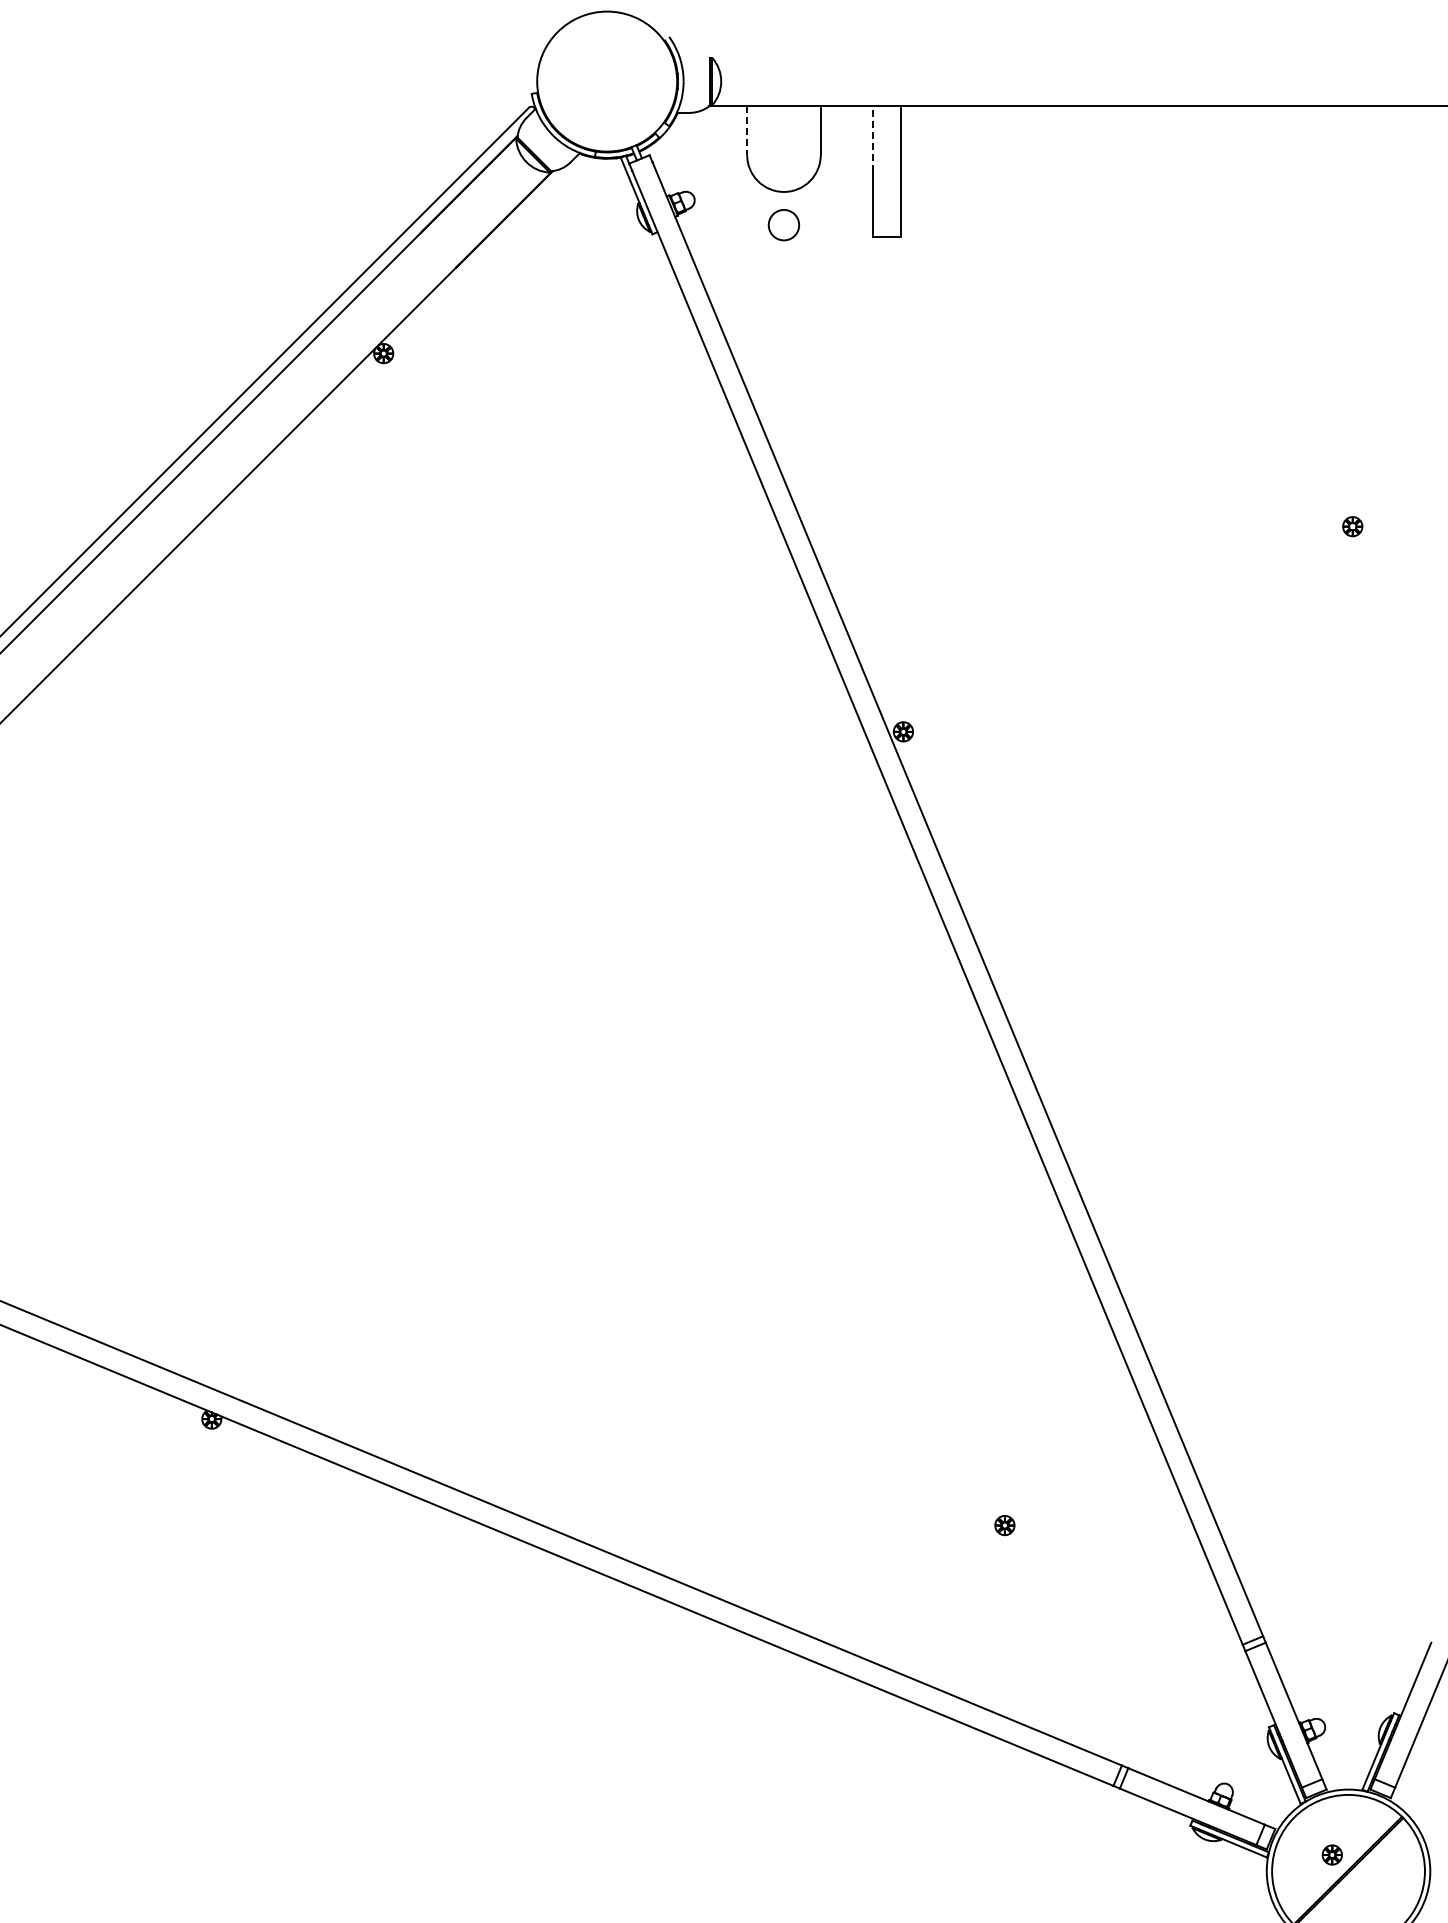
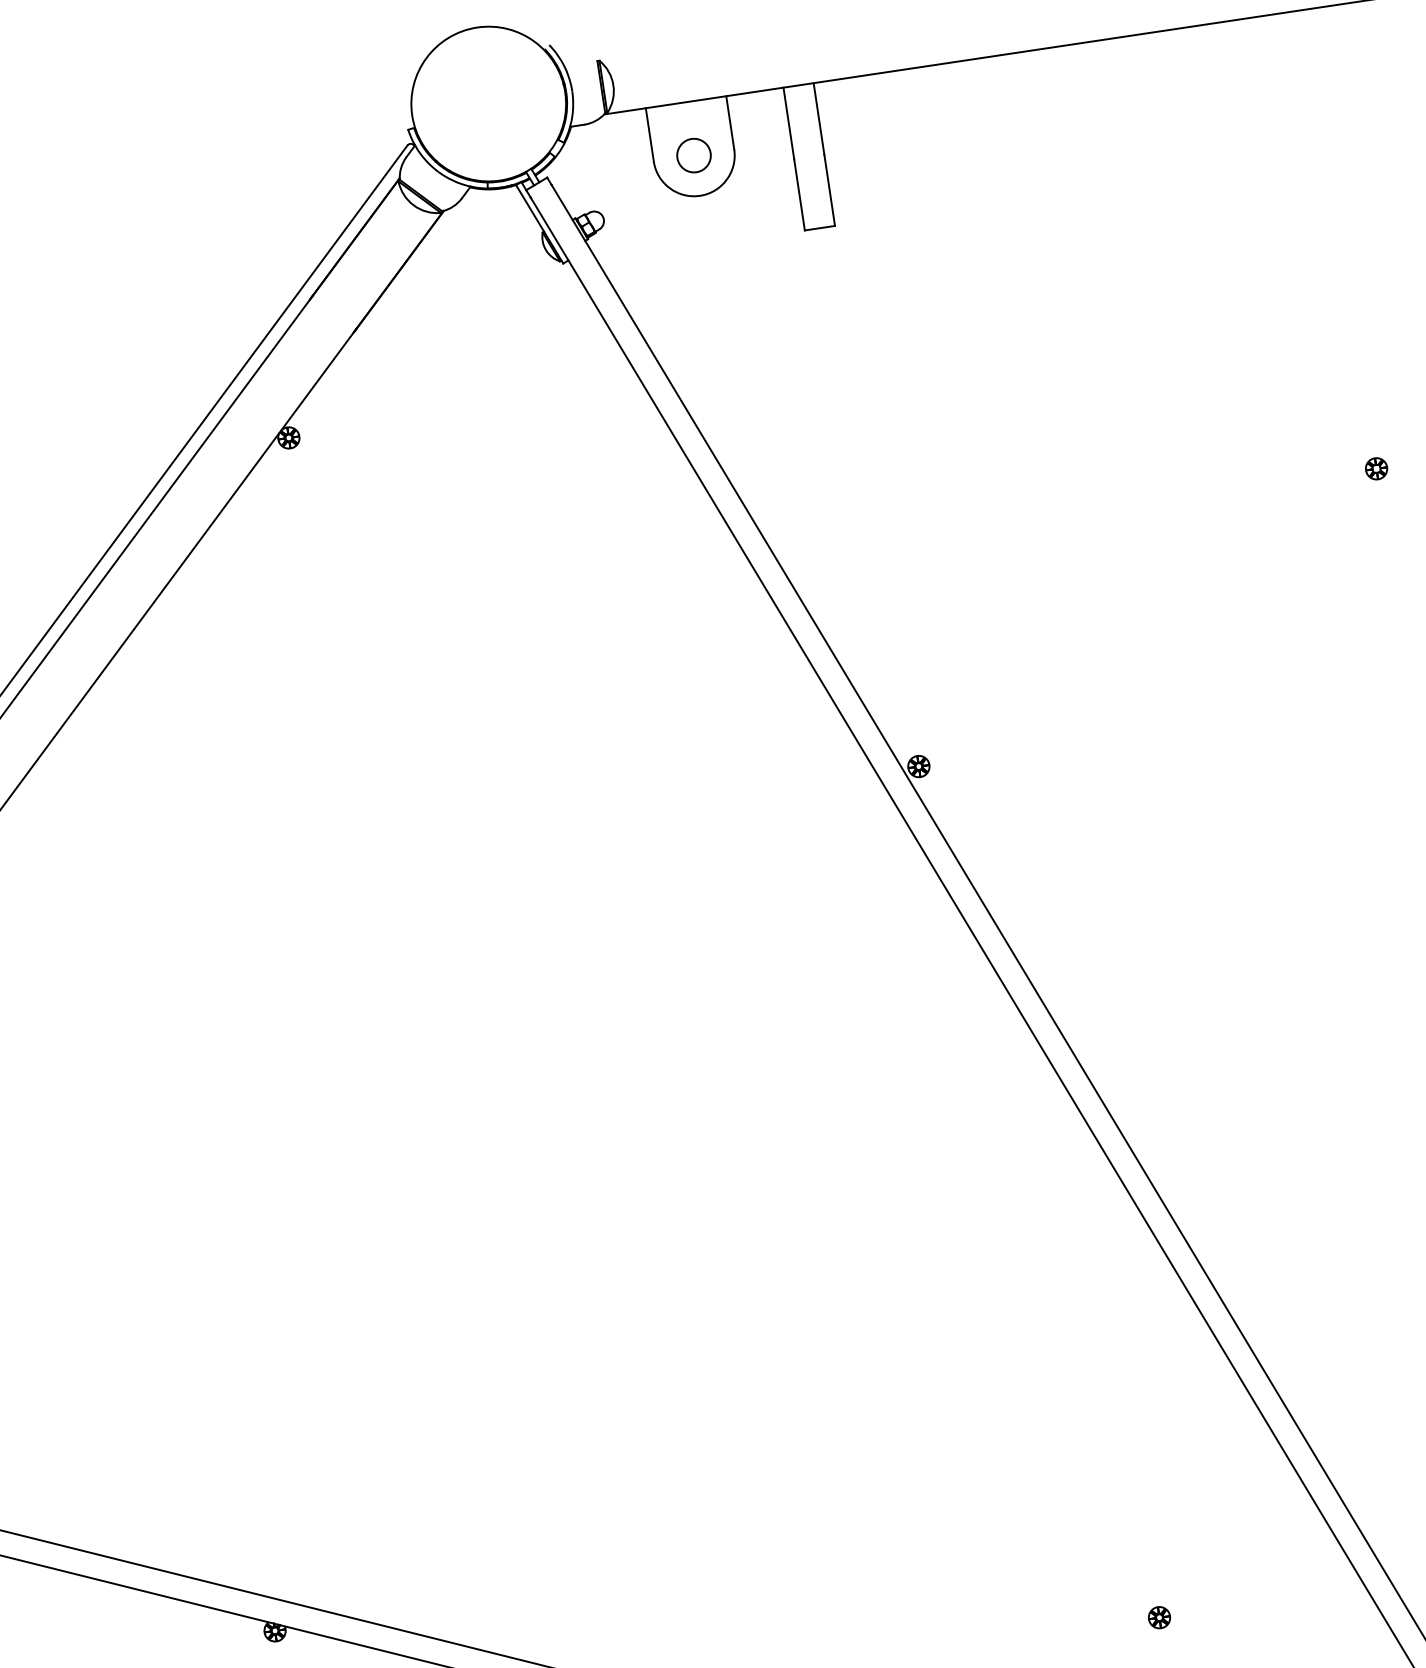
line: (747, 131) -> (650, 135), dashed -> solid
line: (873, 139) -> (789, 123), dashed -> solid
circle: (783, 225) -> (693, 156), moved

